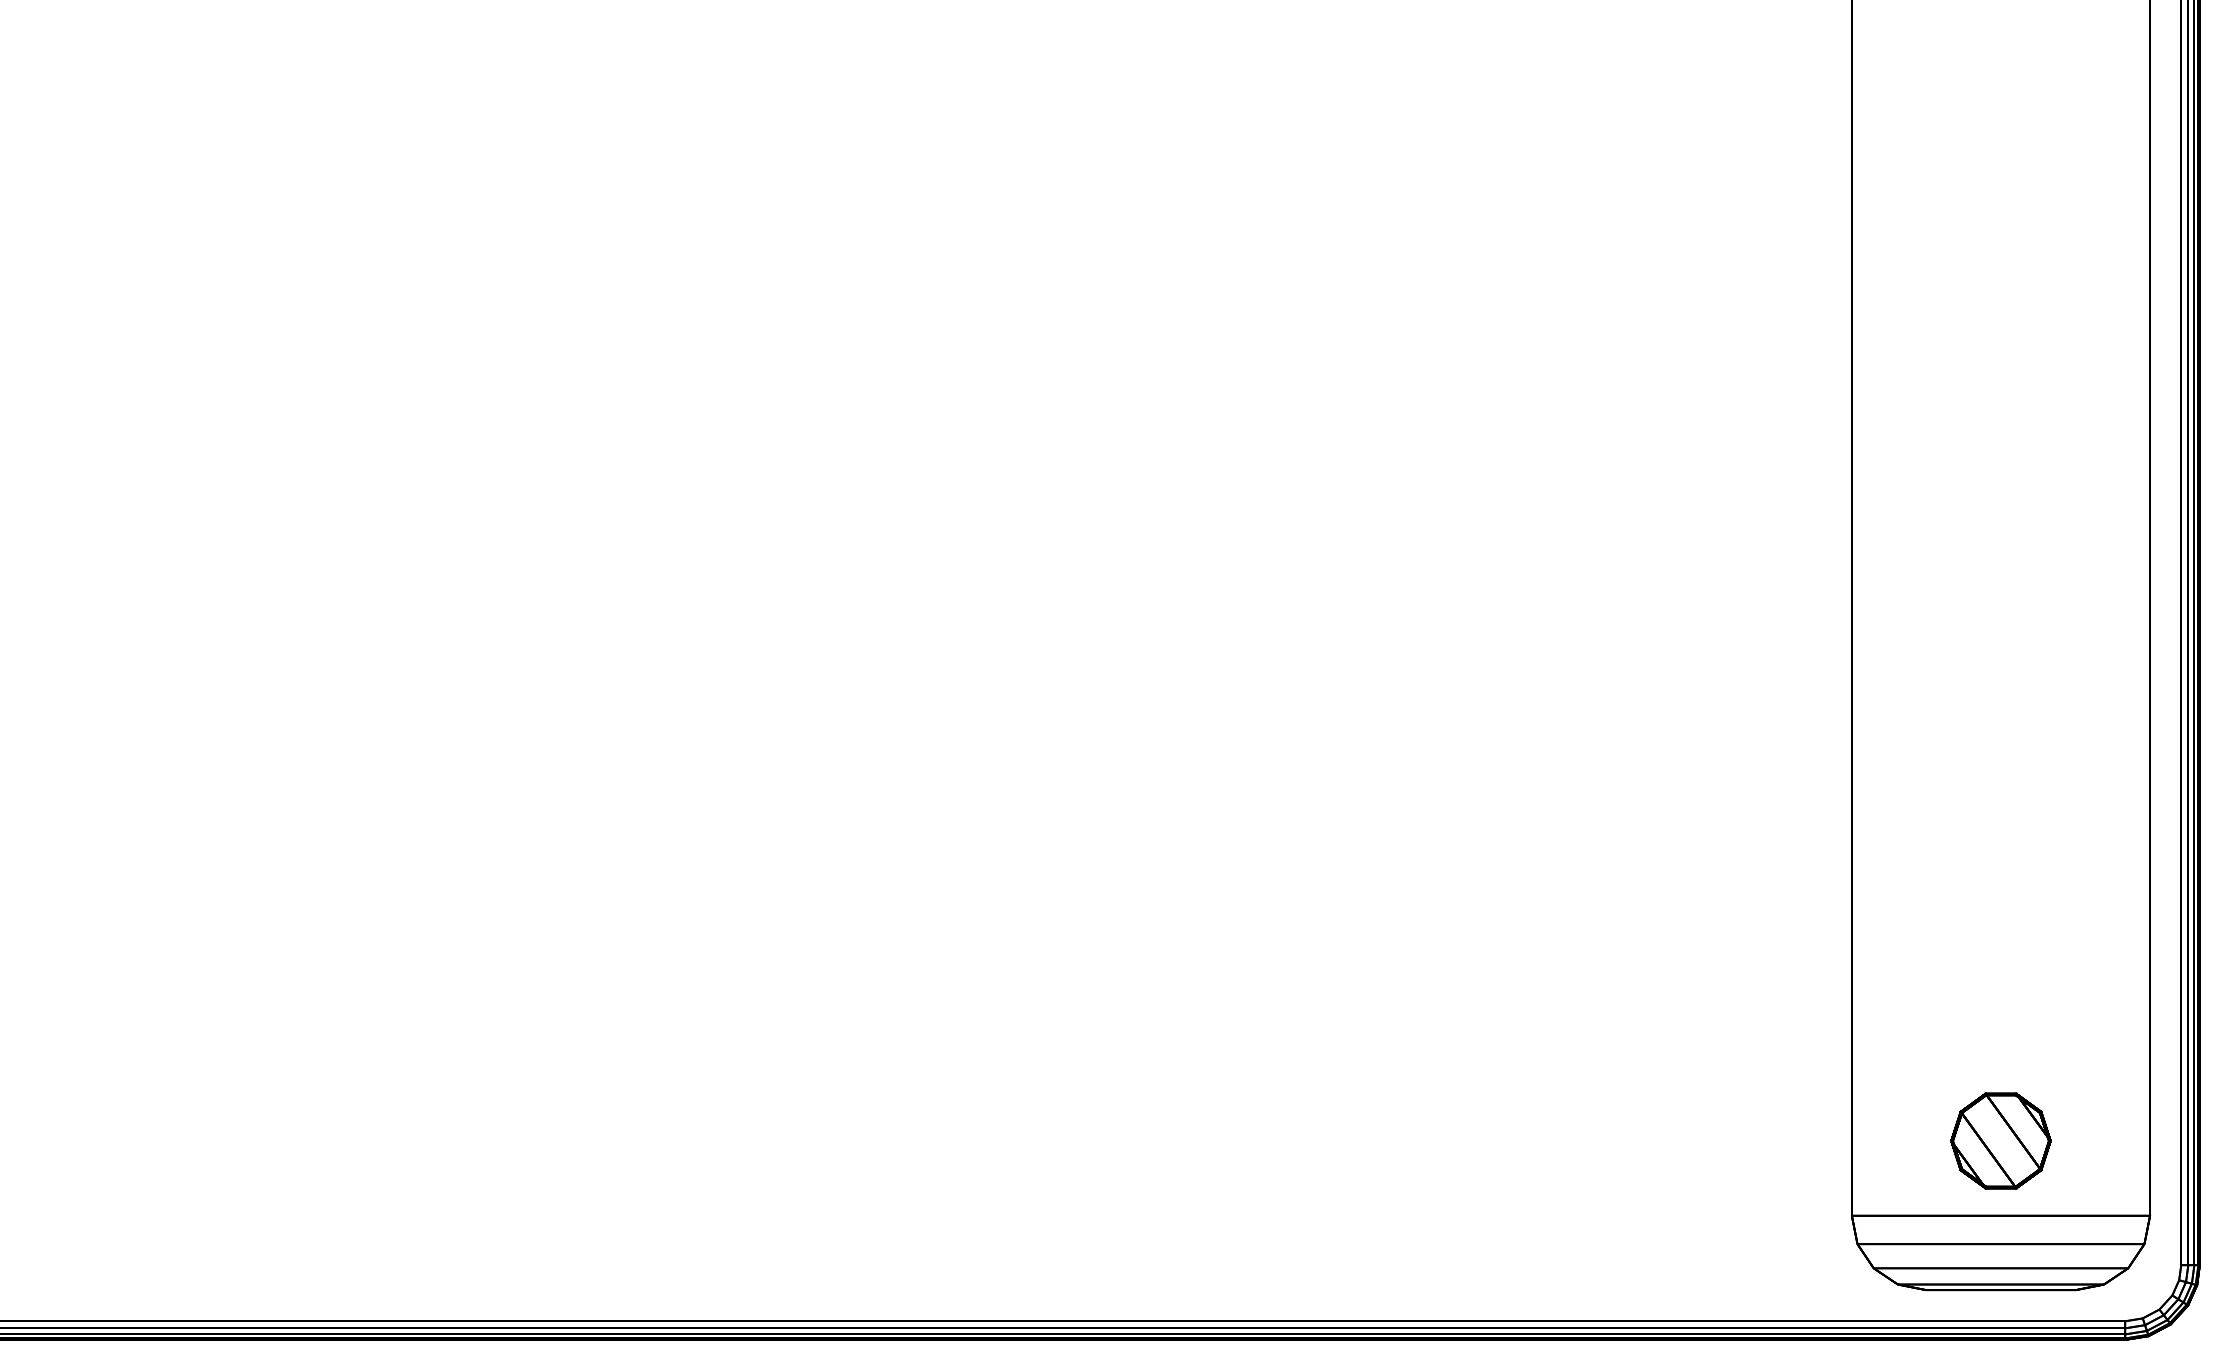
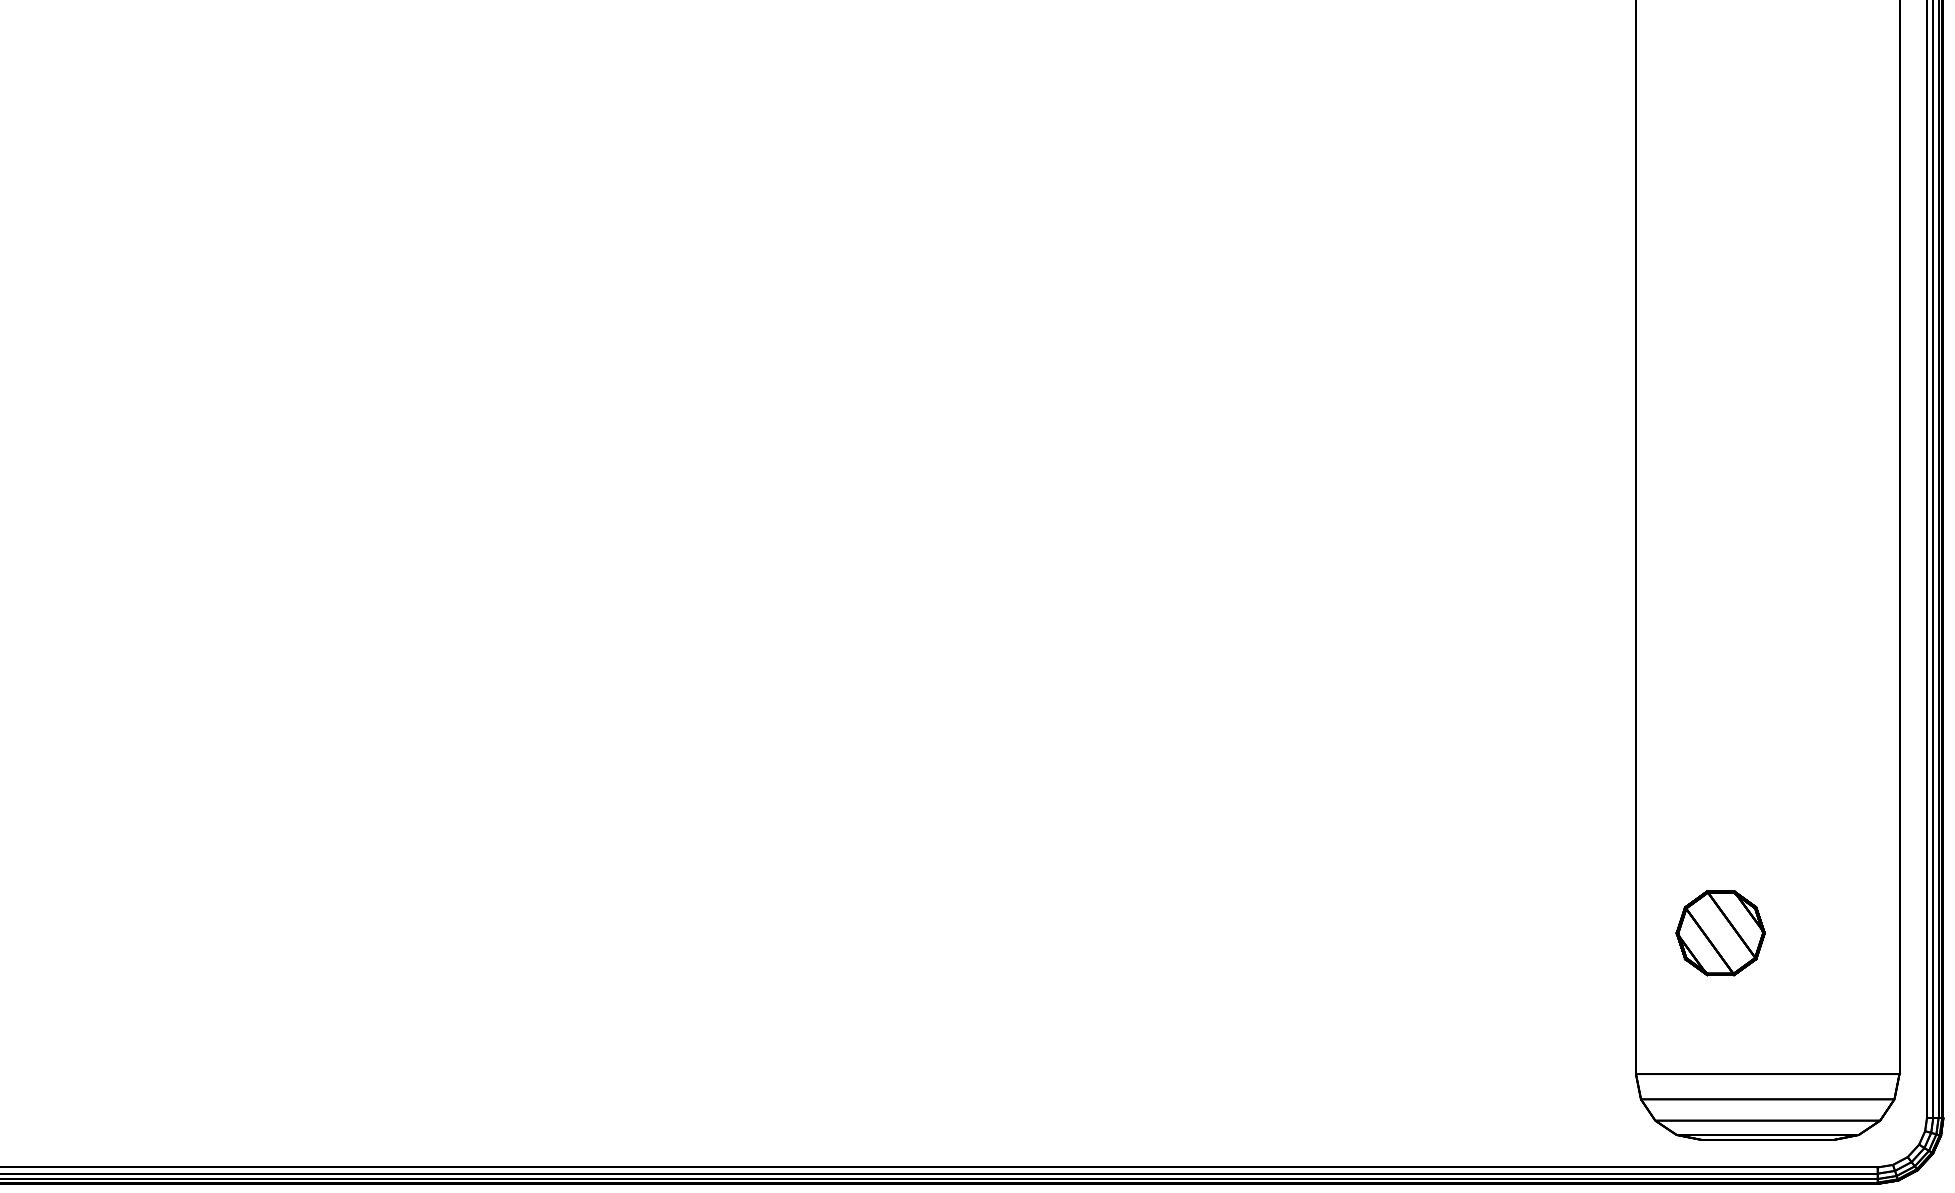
part: (2000, 1141) -> (1720, 933), moved

